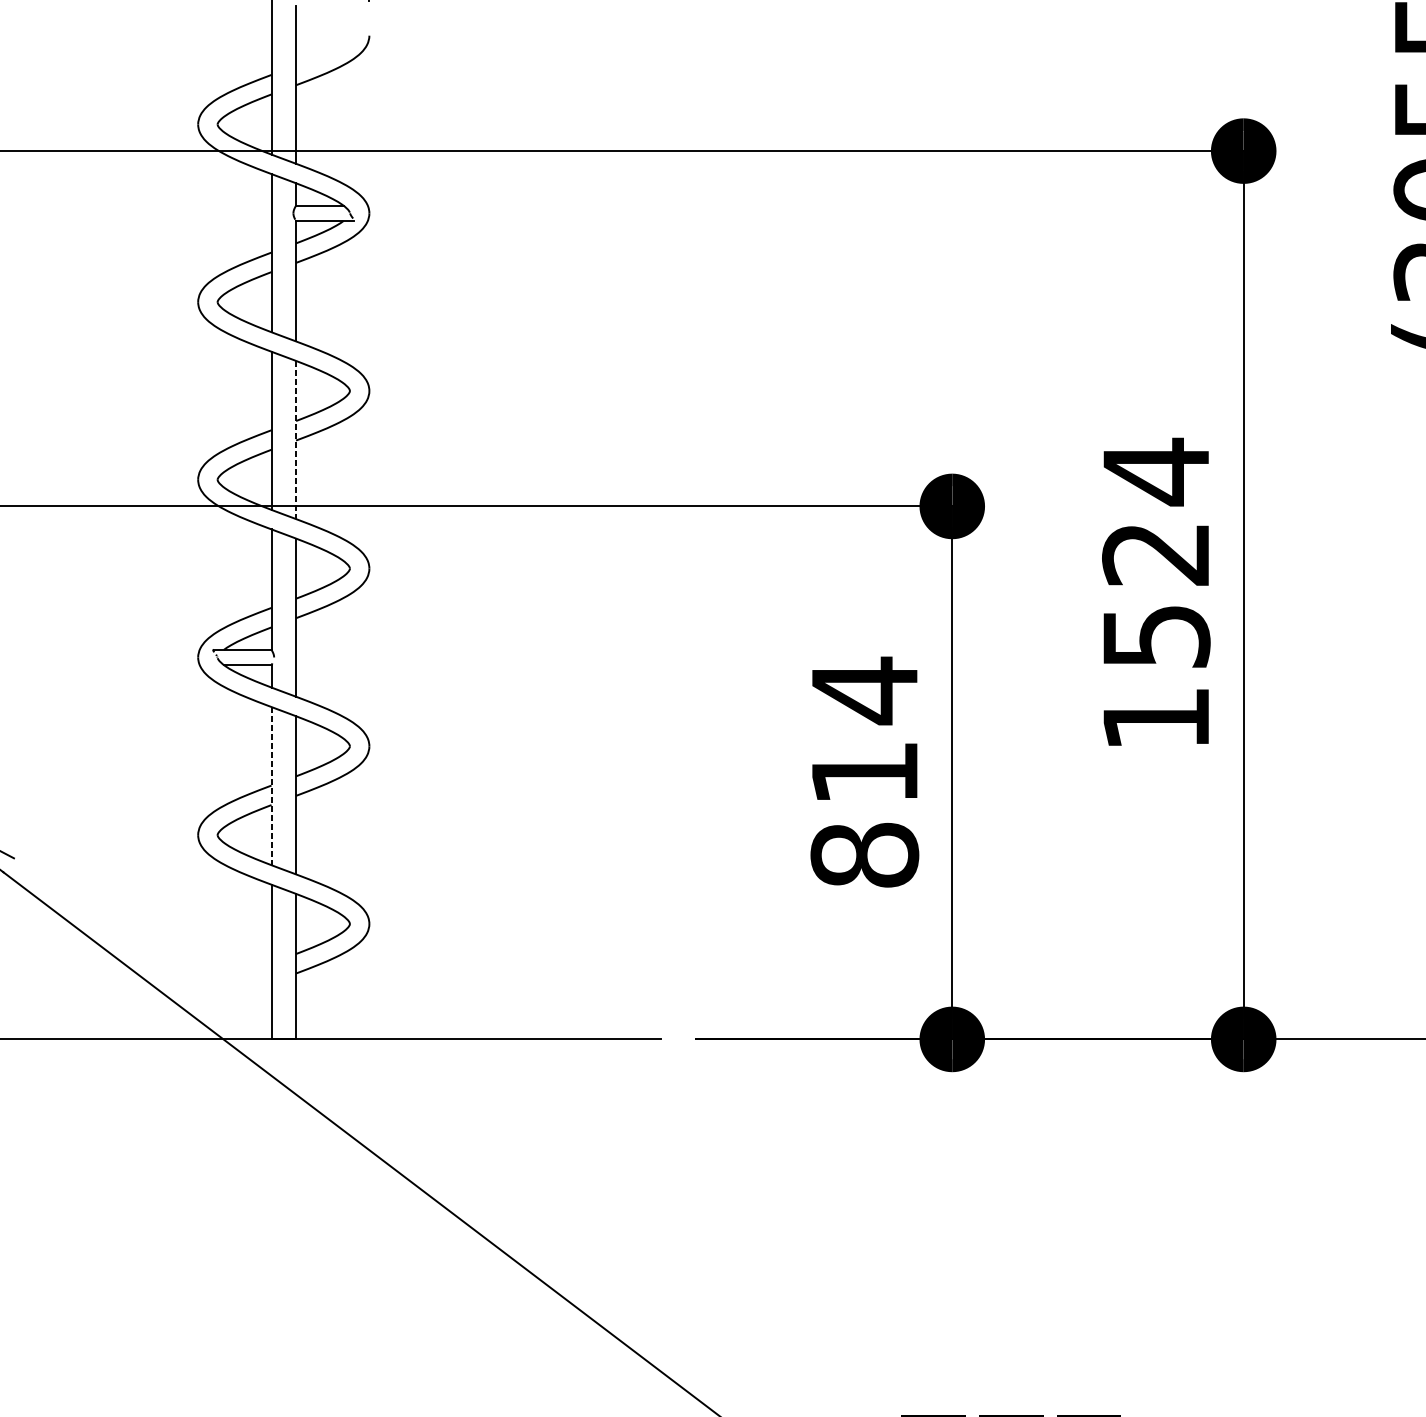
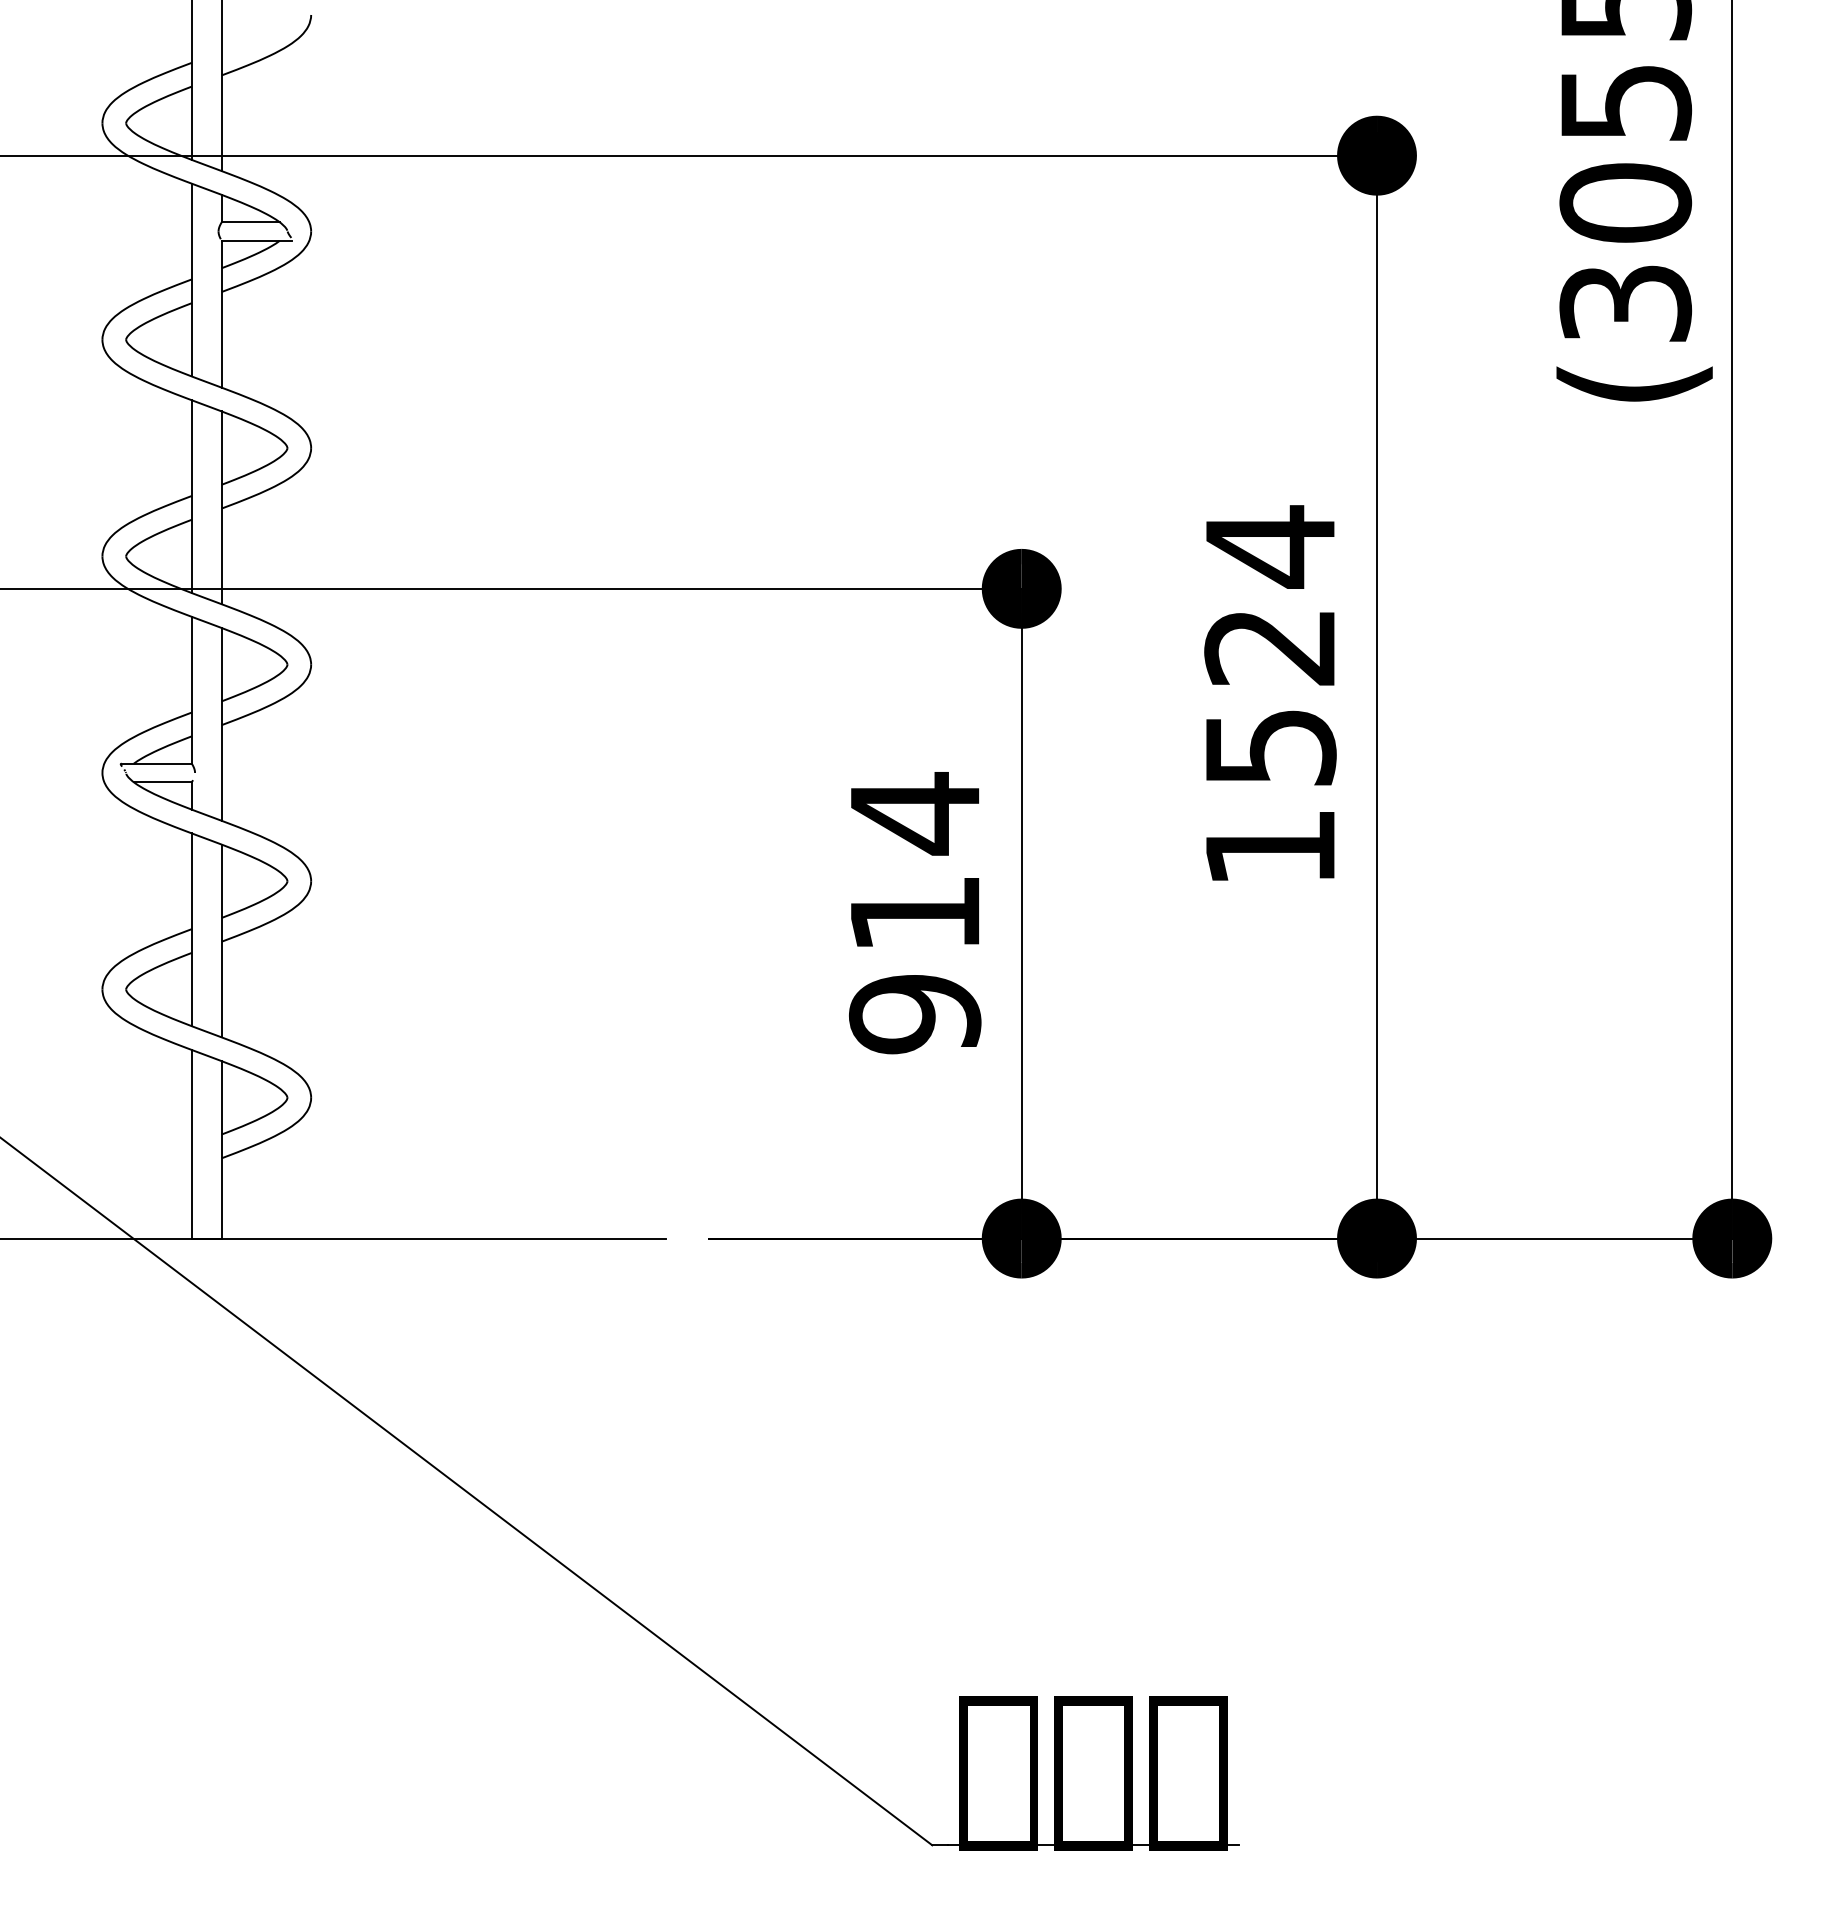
line: (295, 440) -> (221, 508), dashed -> solid
line: (271, 786) -> (191, 930), dashed -> solid
text: (865, 855) -> (915, 1014), 814 -> 914

